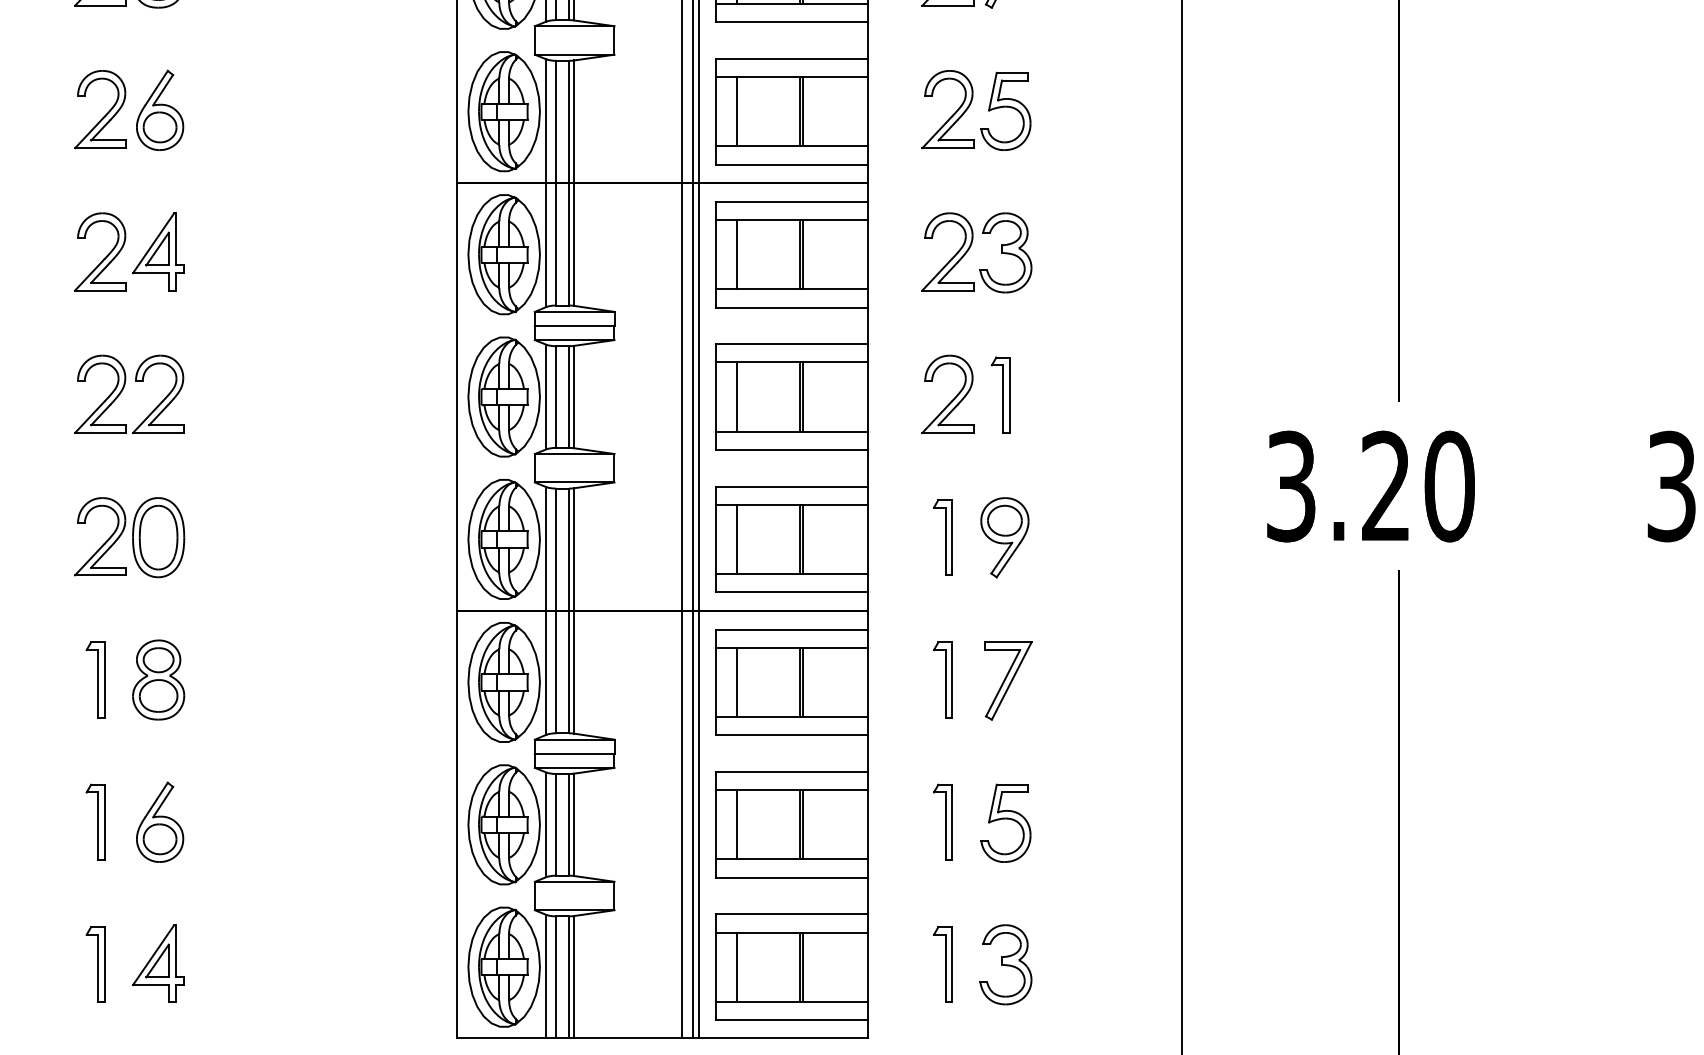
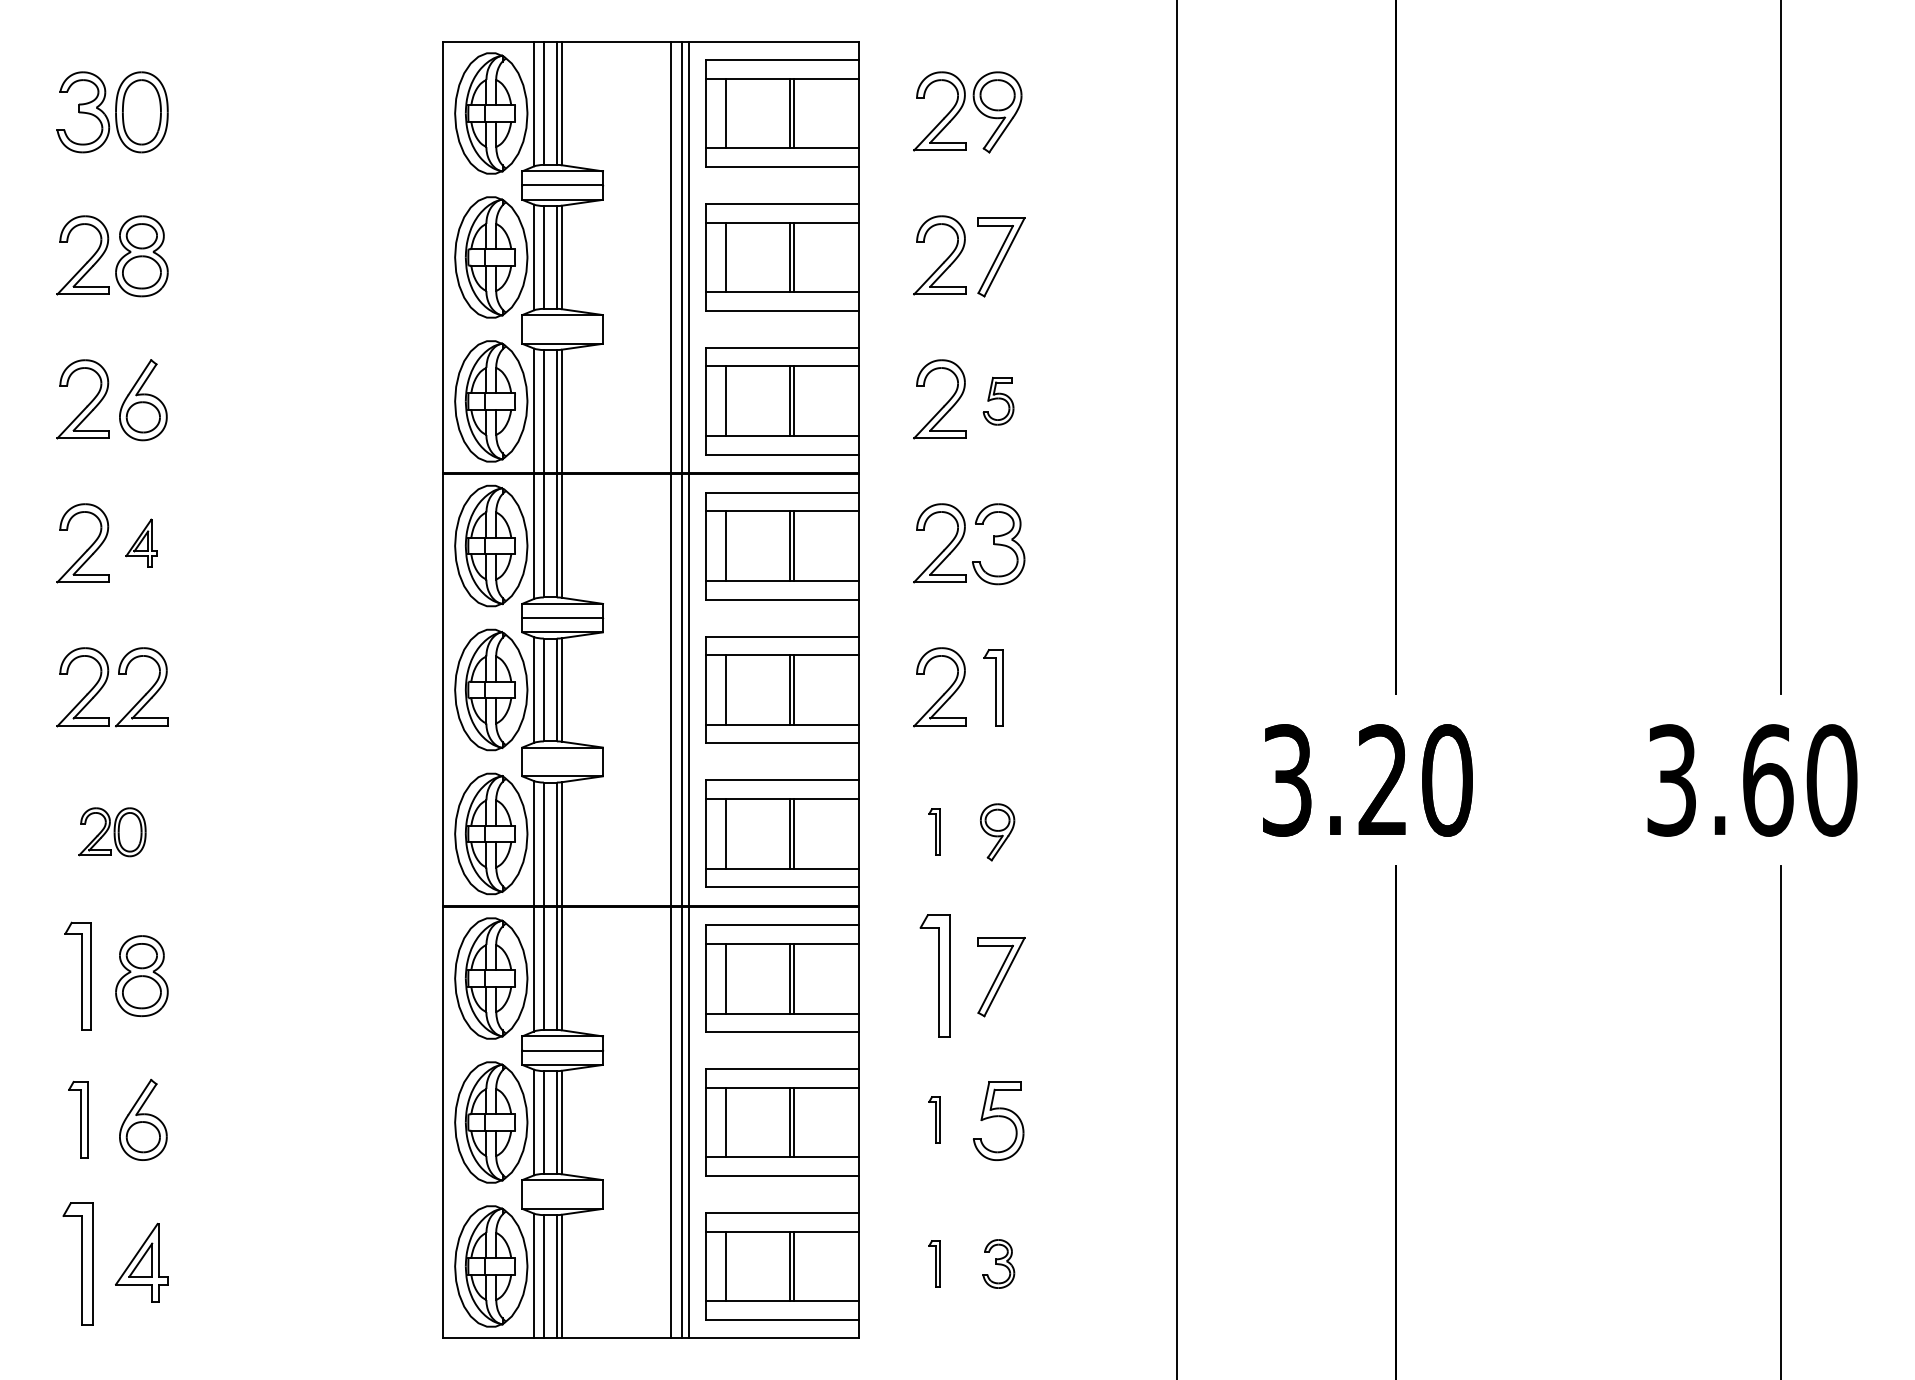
part: (1005, 111) -> (998, 401), size x0.6
part: (158, 251) -> (141, 542), size x0.6
part: (942, 537) -> (934, 831), size x0.6
part: (129, 538) -> (112, 832), size x0.6
part: (1004, 538) -> (997, 832), size x0.7
part: (95, 679) -> (78, 975), size x1.4
part: (942, 679) -> (934, 975), size x1.6
part: (942, 821) -> (934, 1119), size x0.6
part: (95, 964) -> (78, 1263), size x1.6
part: (942, 964) -> (934, 1263), size x0.6
part: (1005, 964) -> (998, 1263), size x0.6

